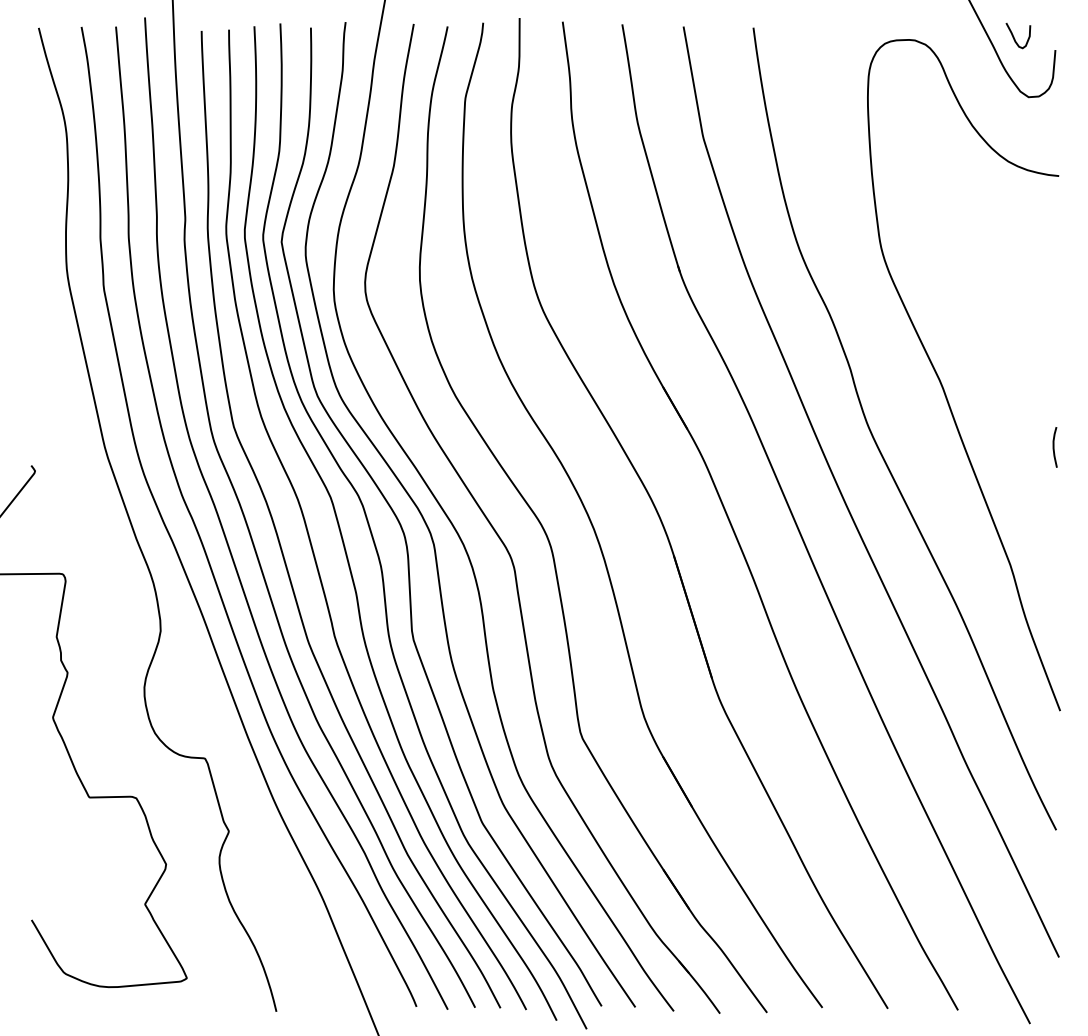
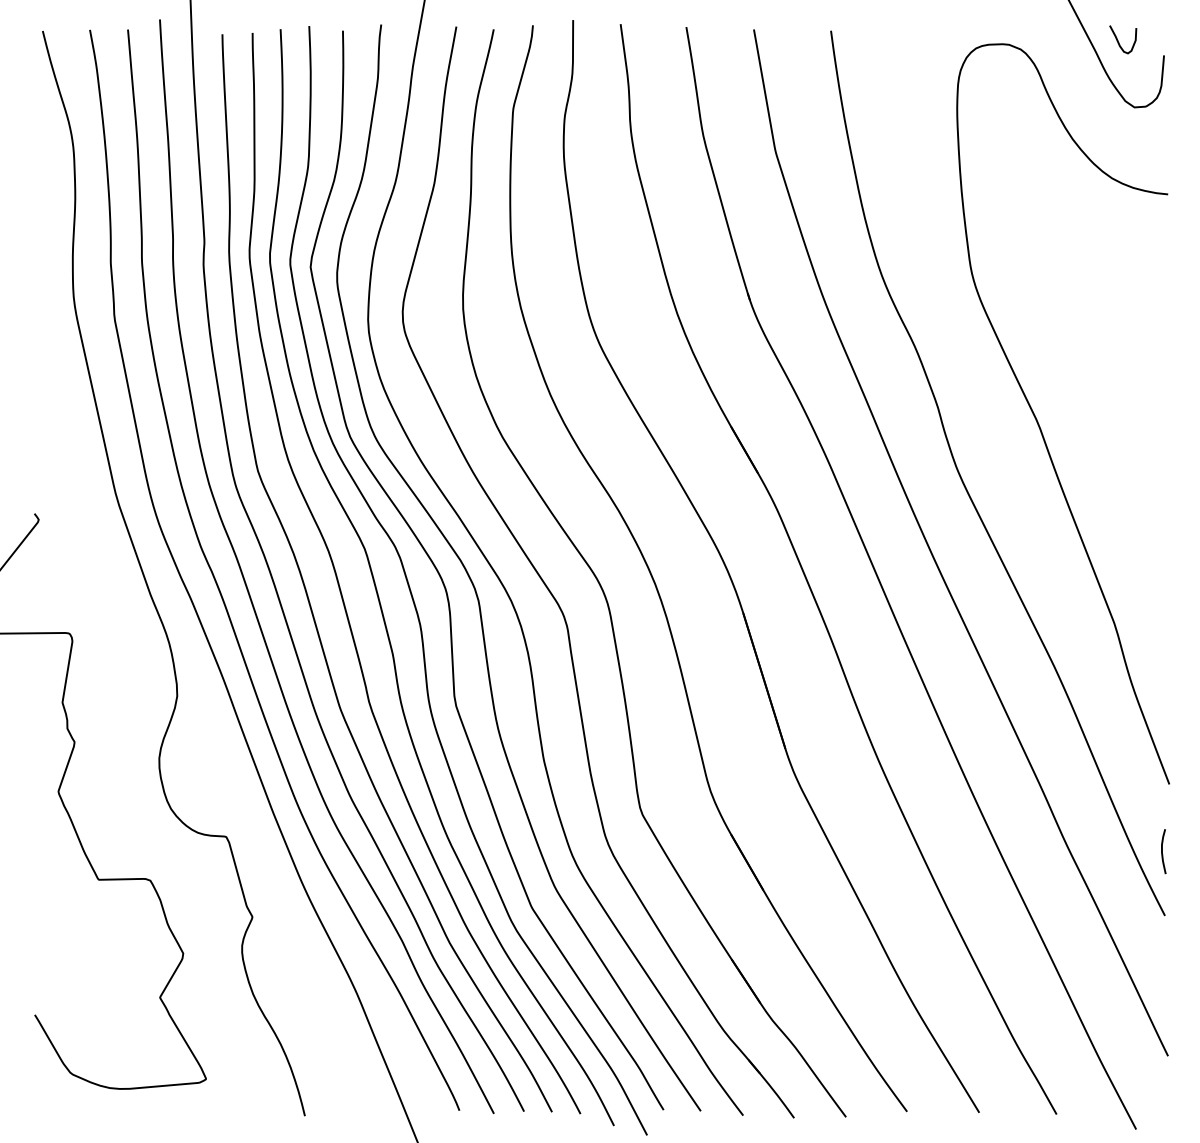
curve: (1054, 447) -> (1162, 851), moved

